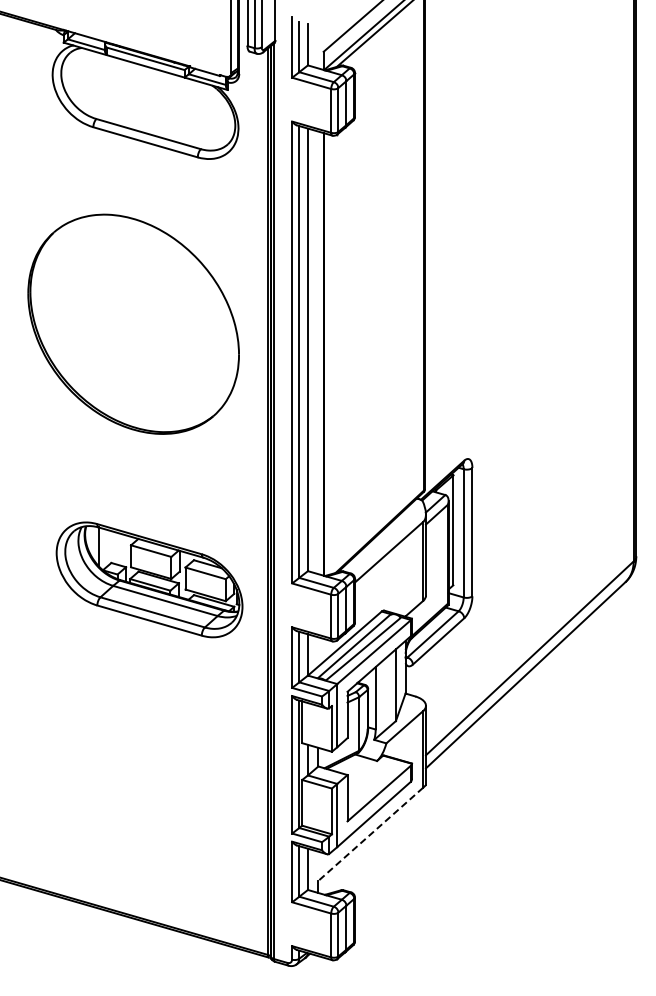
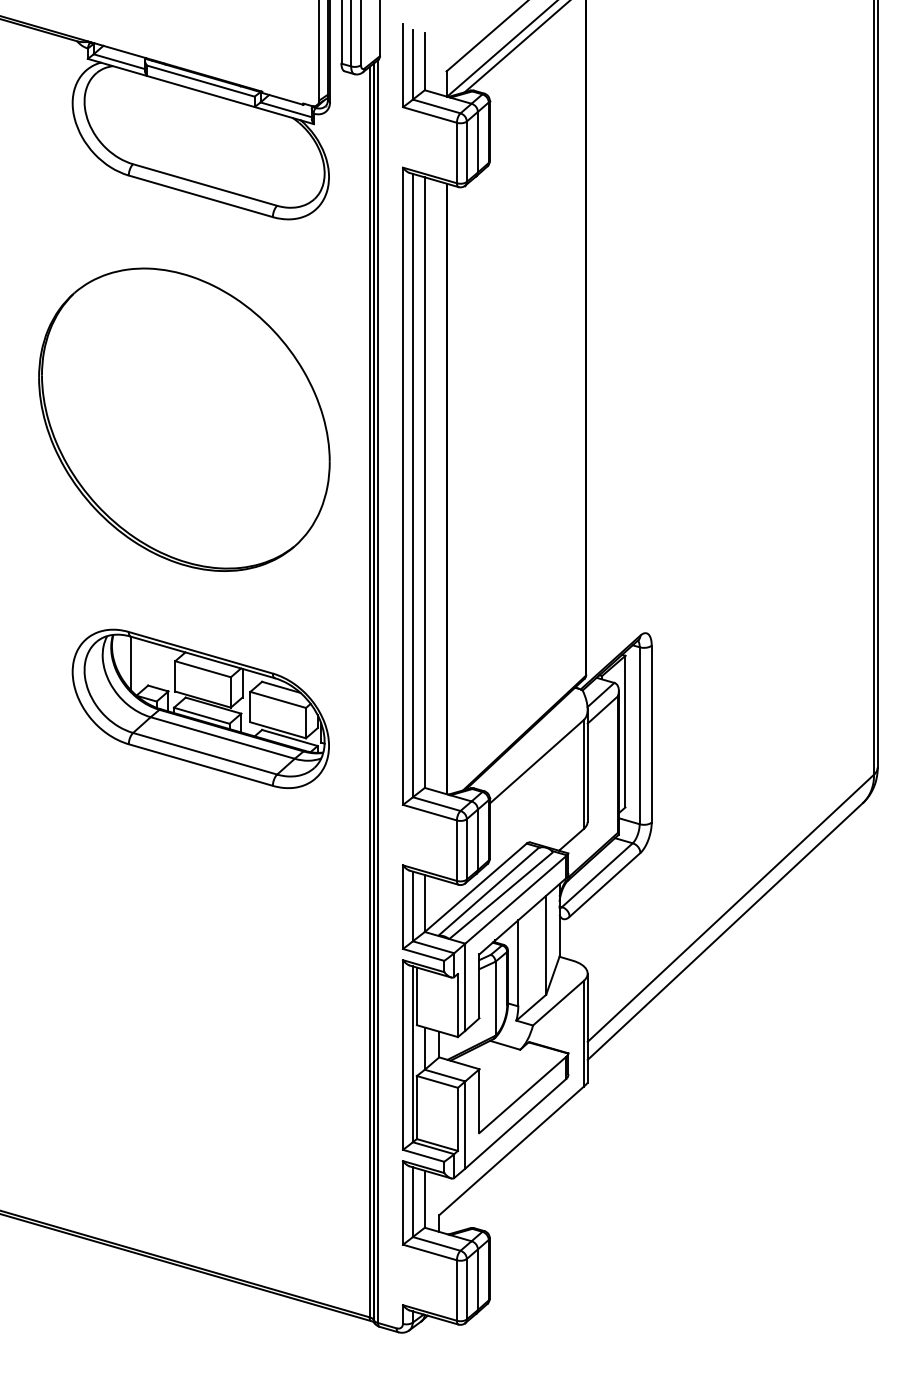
part: (133, 323) -> (184, 418), moved
part: (149, 579) -> (200, 708), moved
line: (370, 834) -> (511, 1151), dashed -> solid

